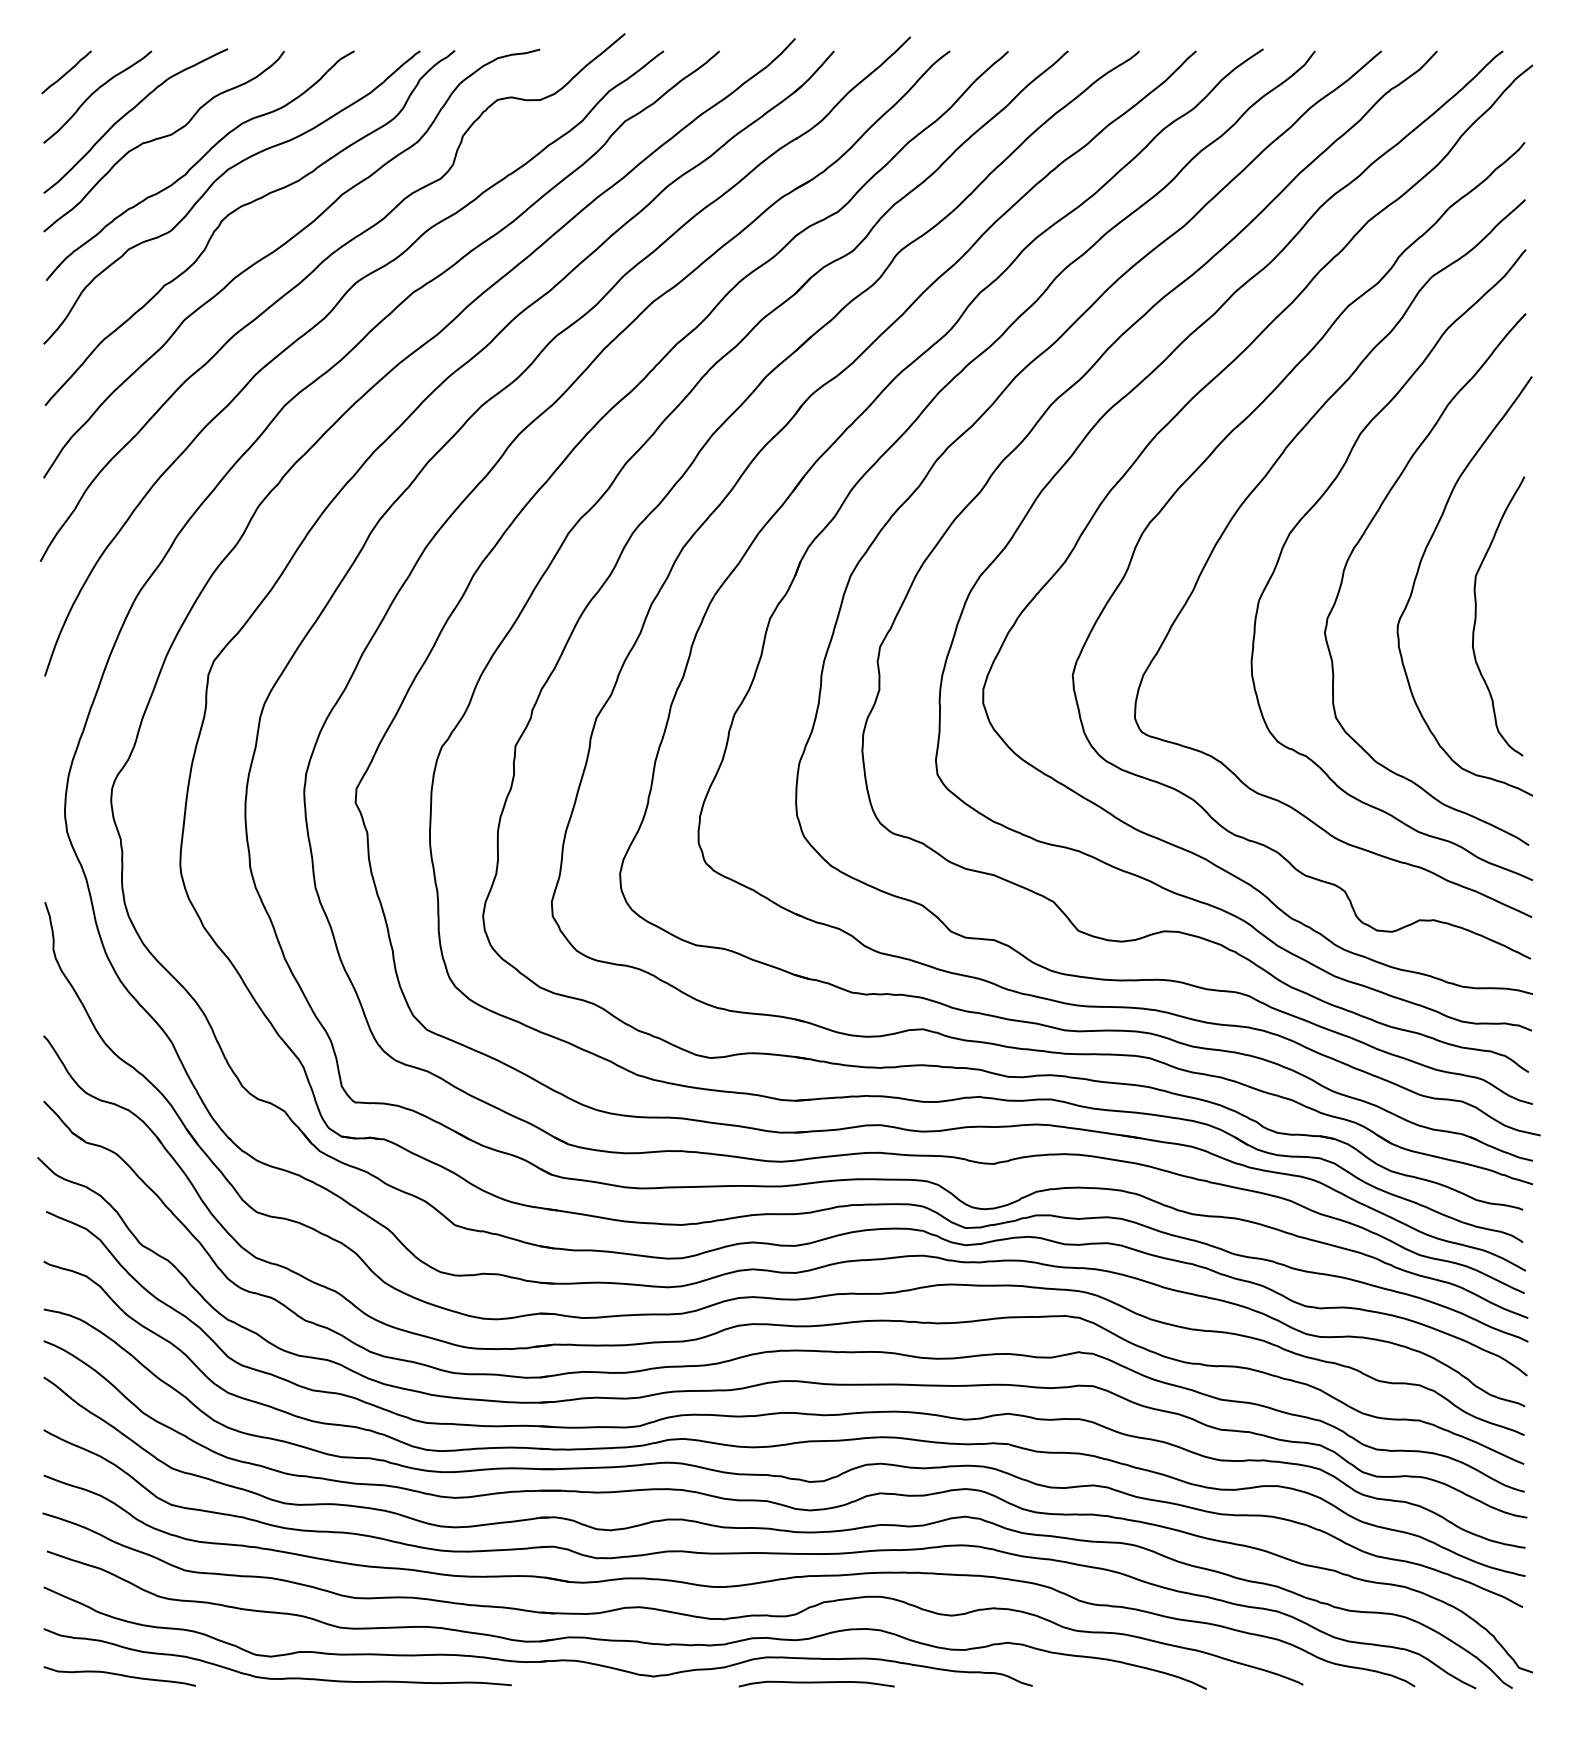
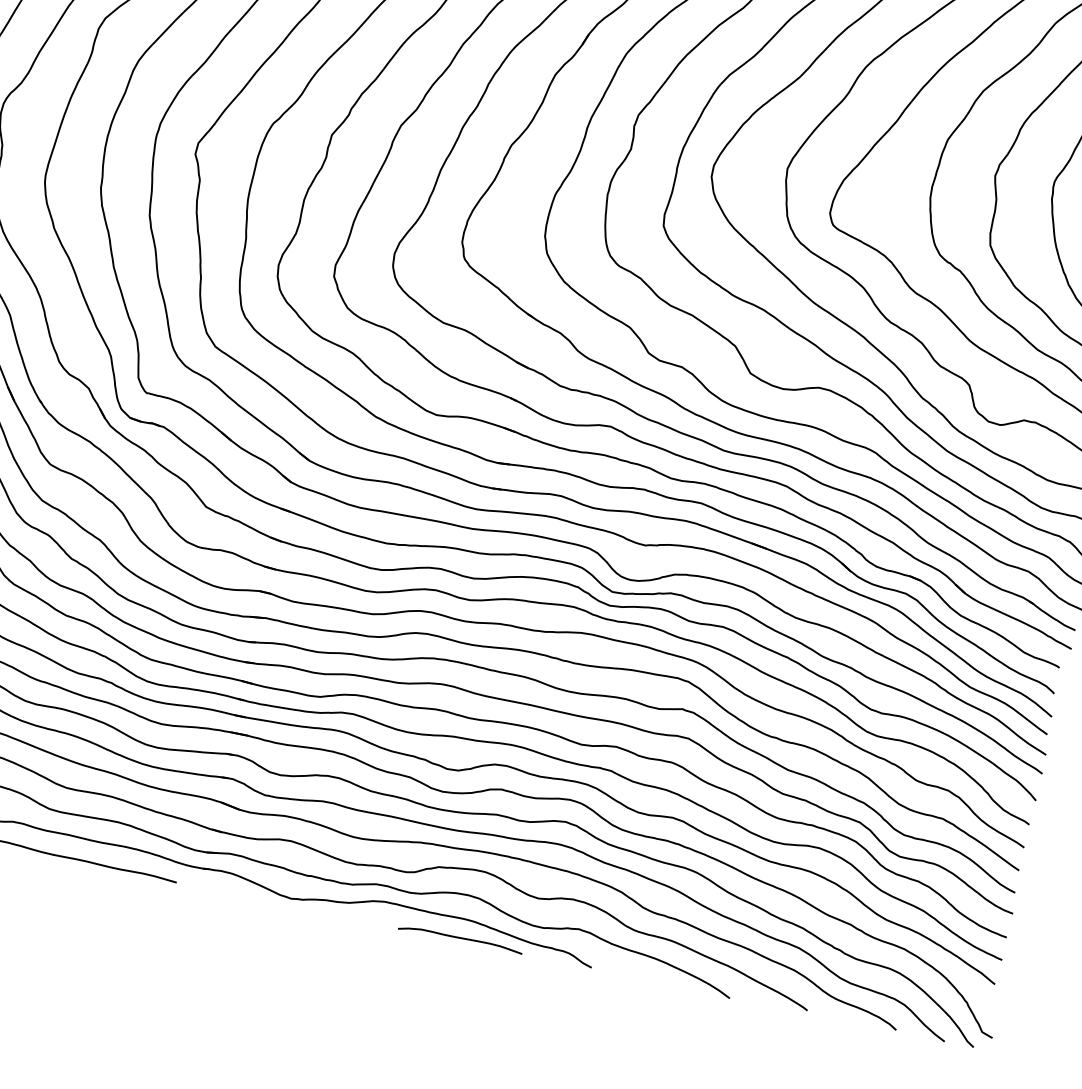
curve: (816, 1683) -> (460, 938), moved

